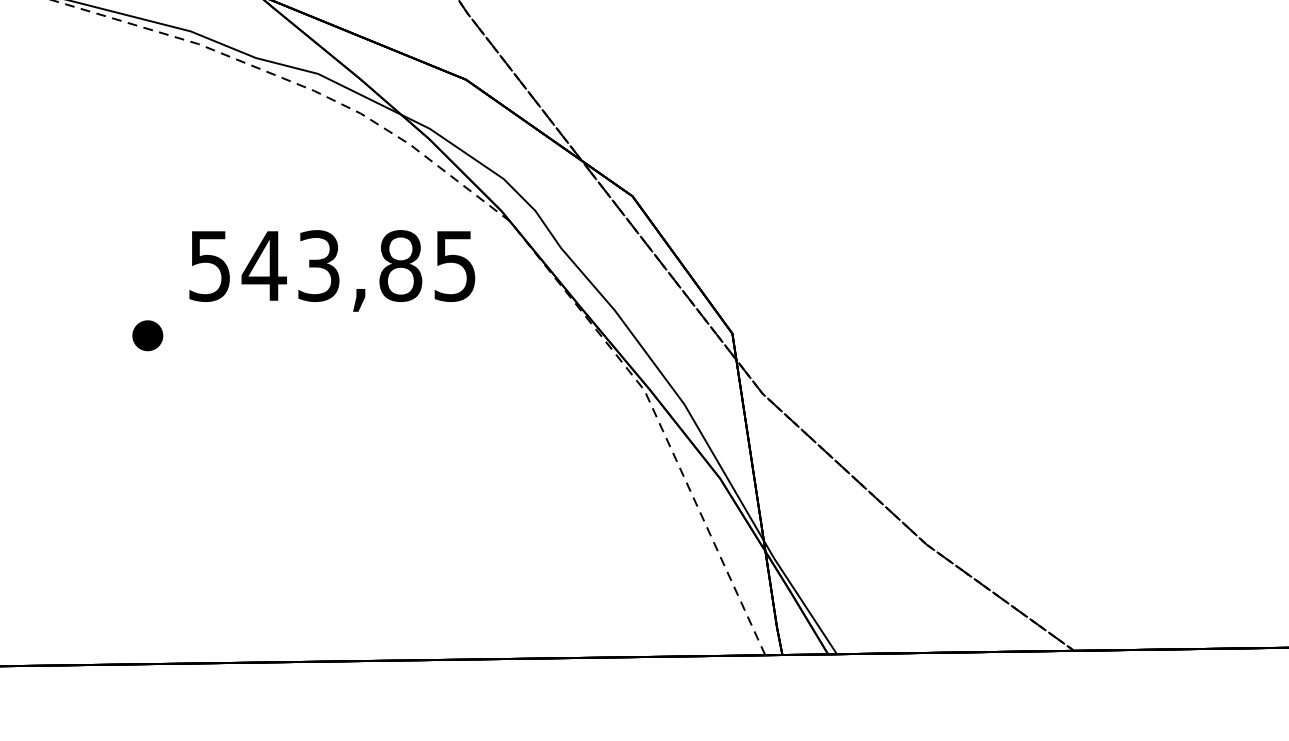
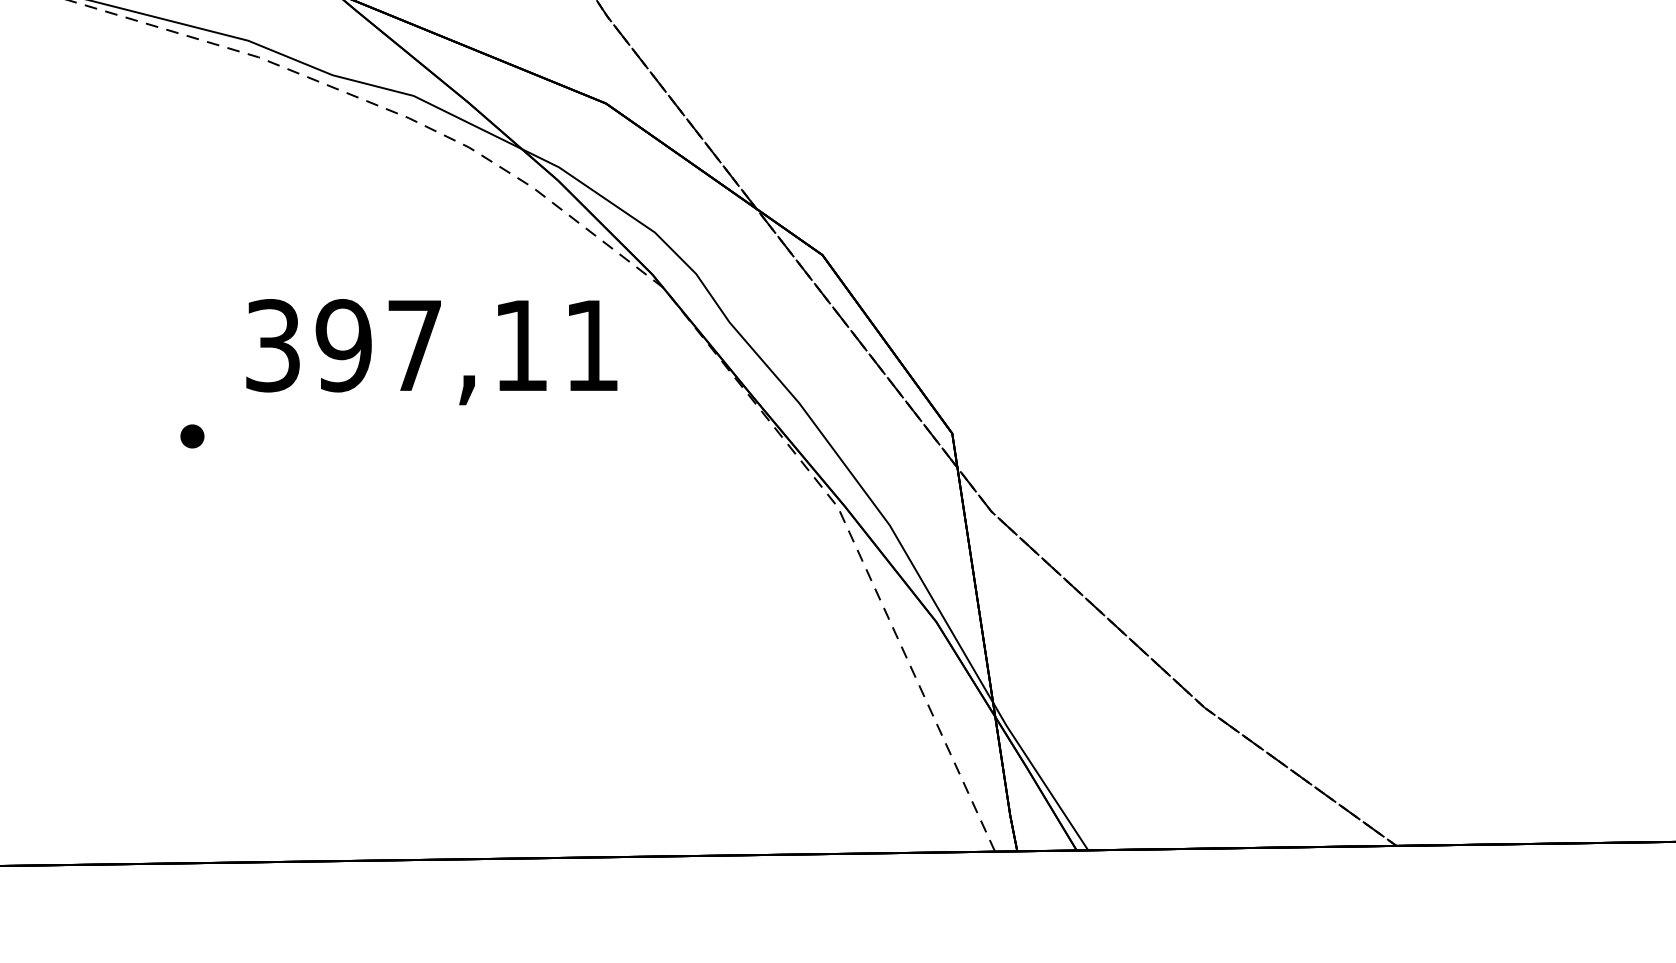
text: (332, 265) -> (432, 345), 543,85 -> 397,11
part: (147, 335) -> (191, 436), size x0.6

